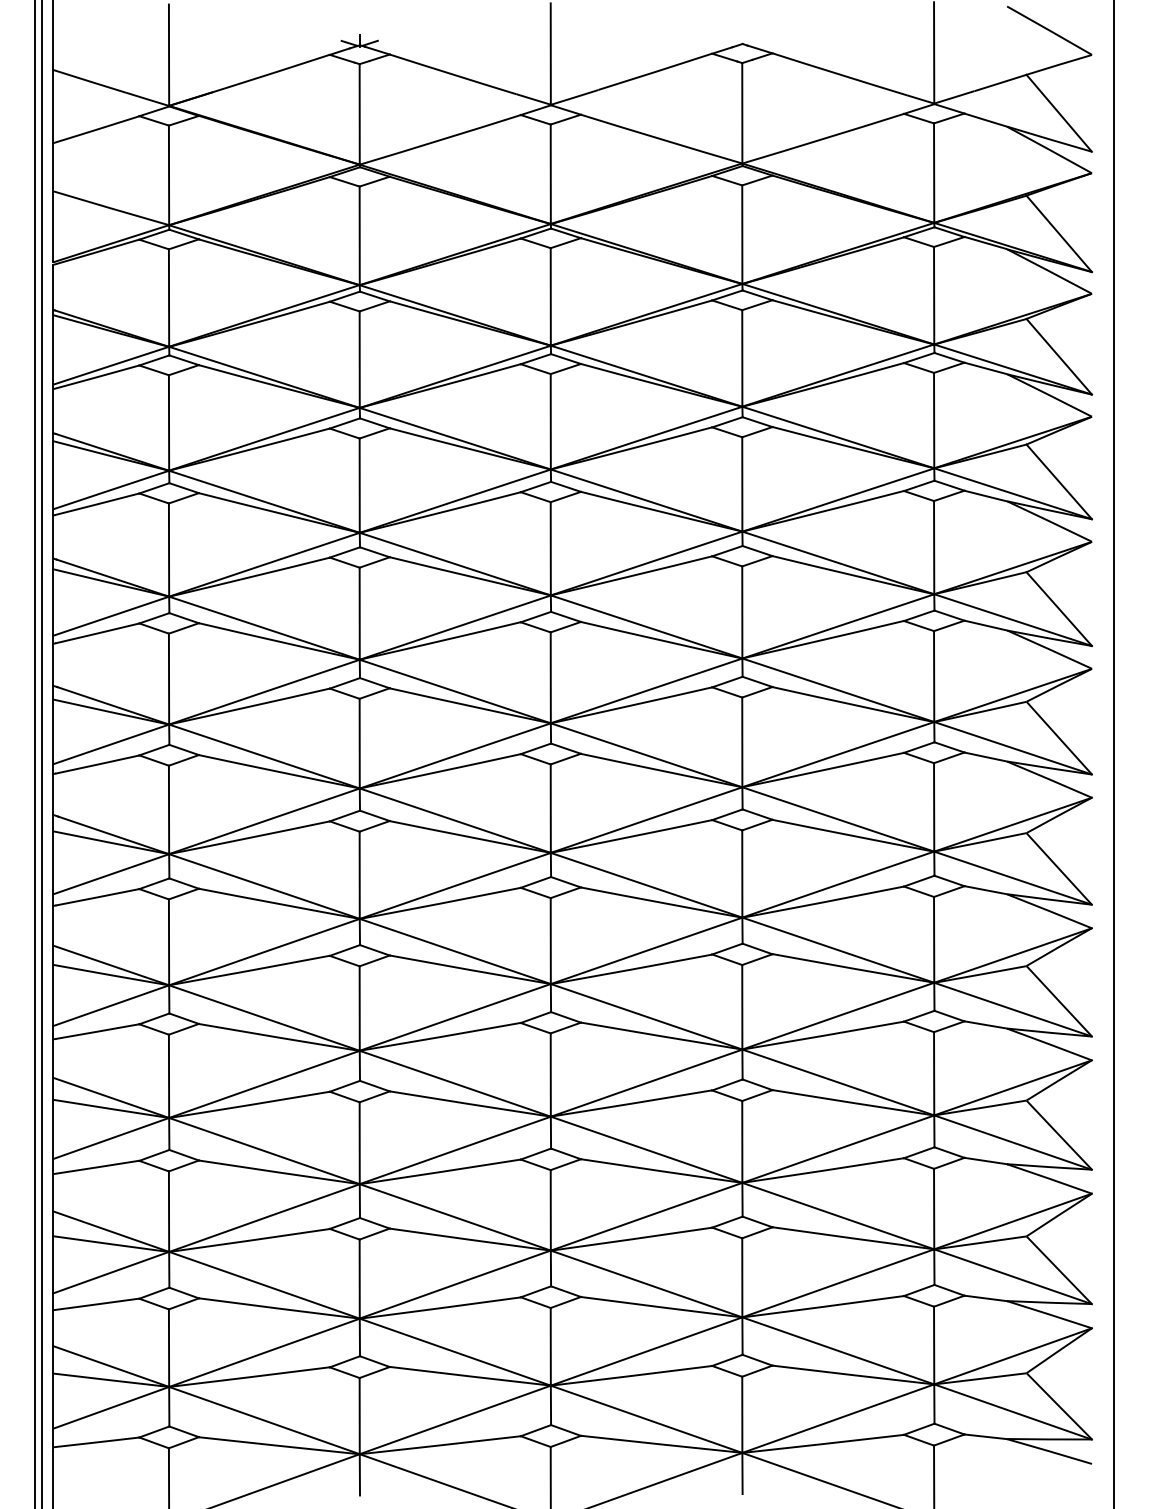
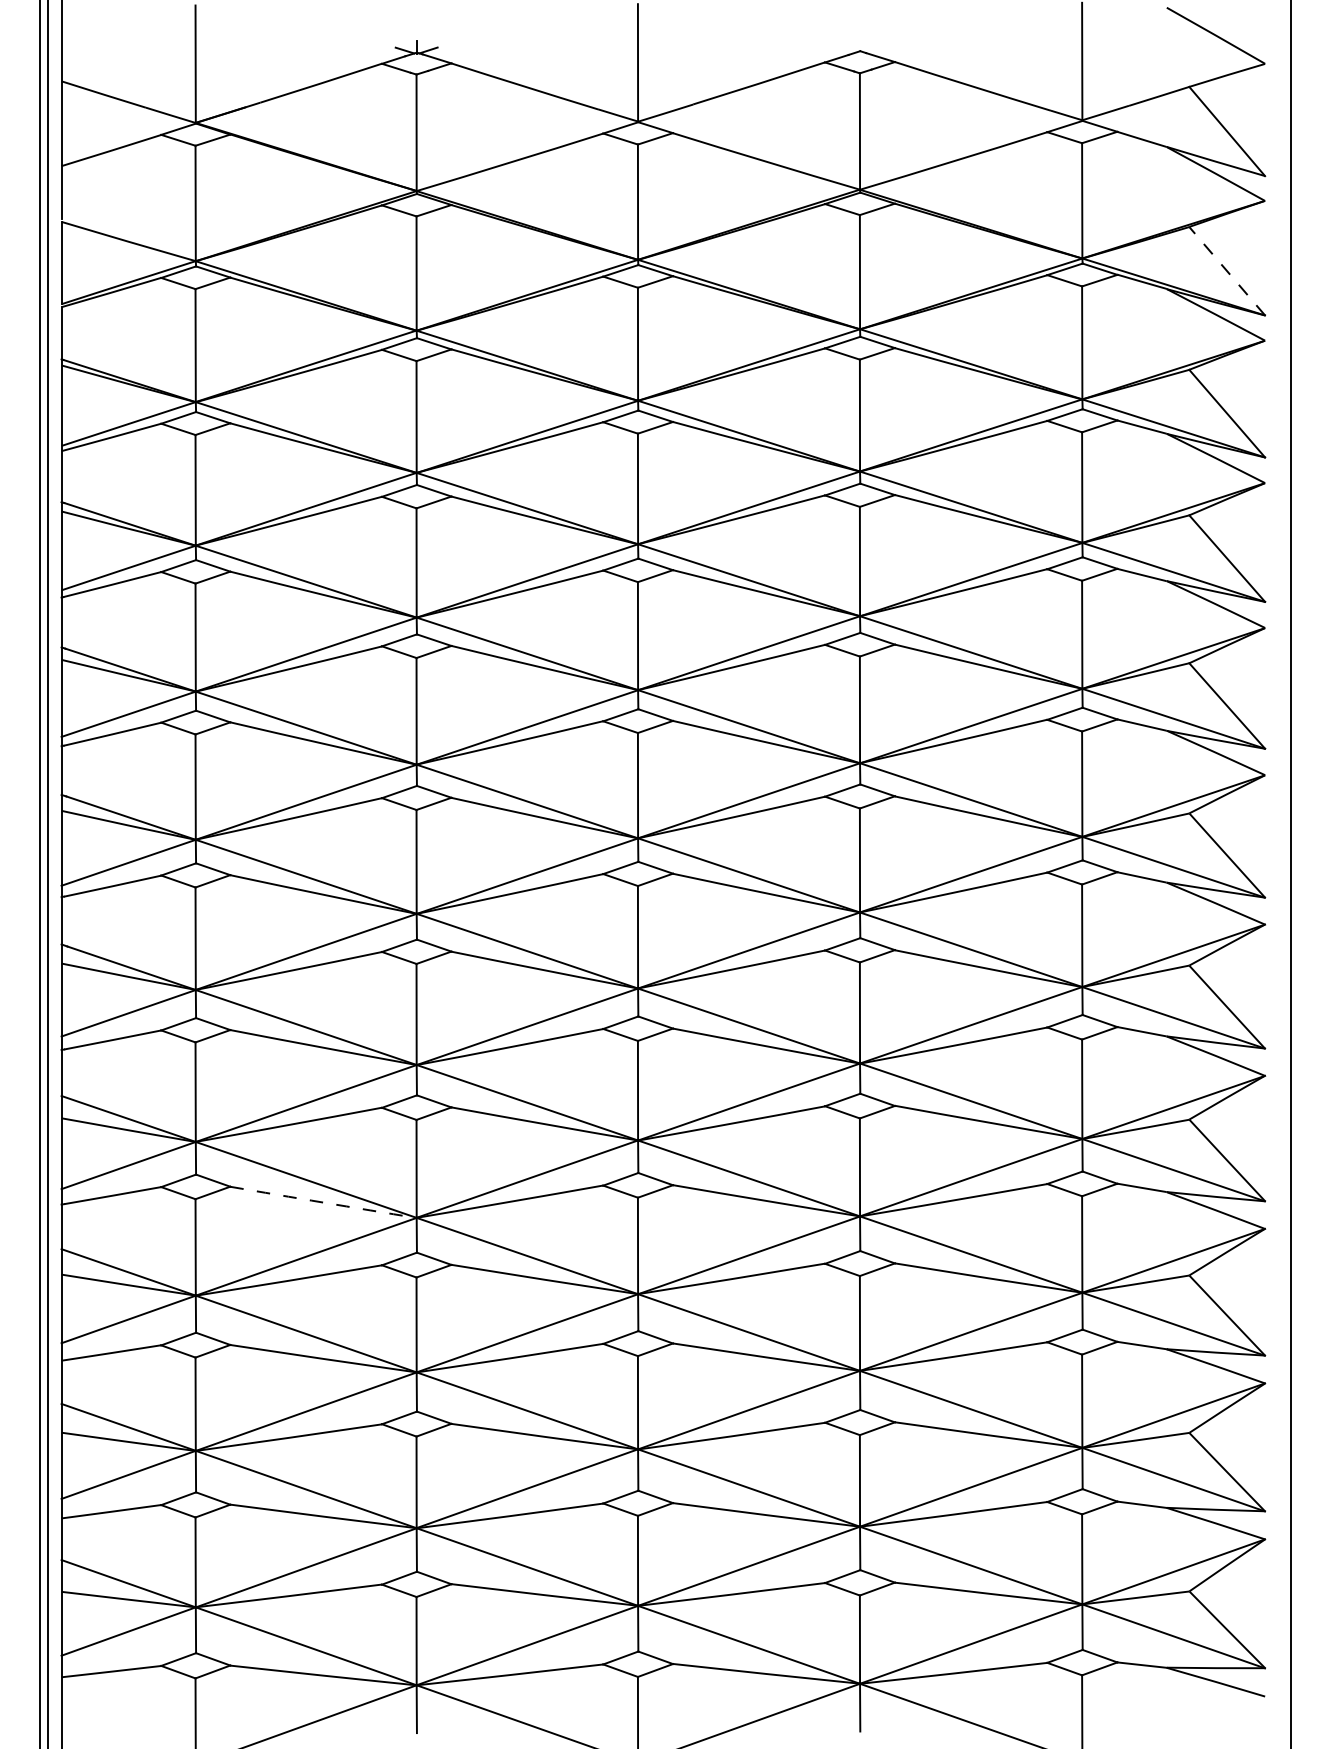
line: (1058, 233) -> (1226, 270), solid -> dashed
arc: (279, 1037) -> (323, 1202), solid -> dashed

